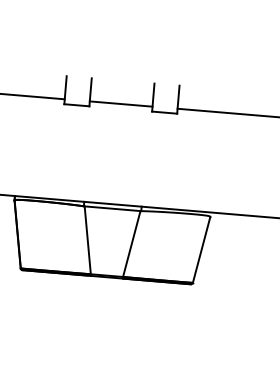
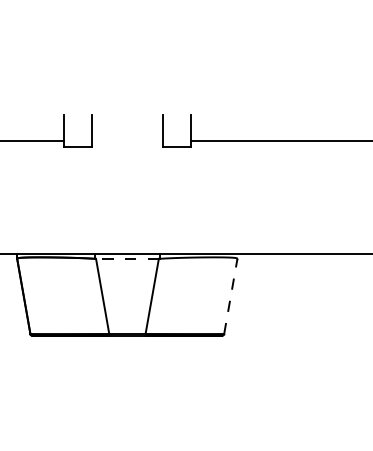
line: (120, 104) -> (126, 141), removed
line: (111, 208) -> (126, 258), solid -> dashed
line: (201, 249) -> (230, 295), solid -> dashed

